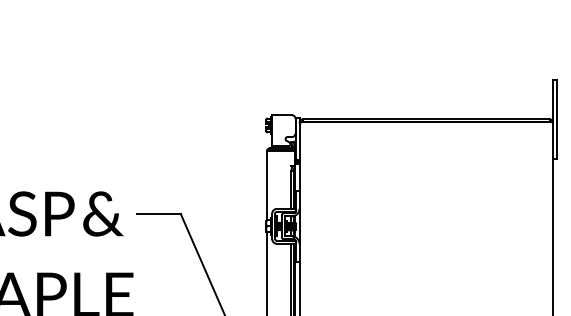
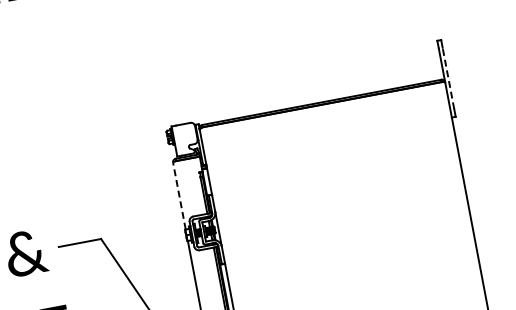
line: (557, 119) -> (448, 78), solid -> dashed
line: (266, 185) -> (178, 195), solid -> dashed

